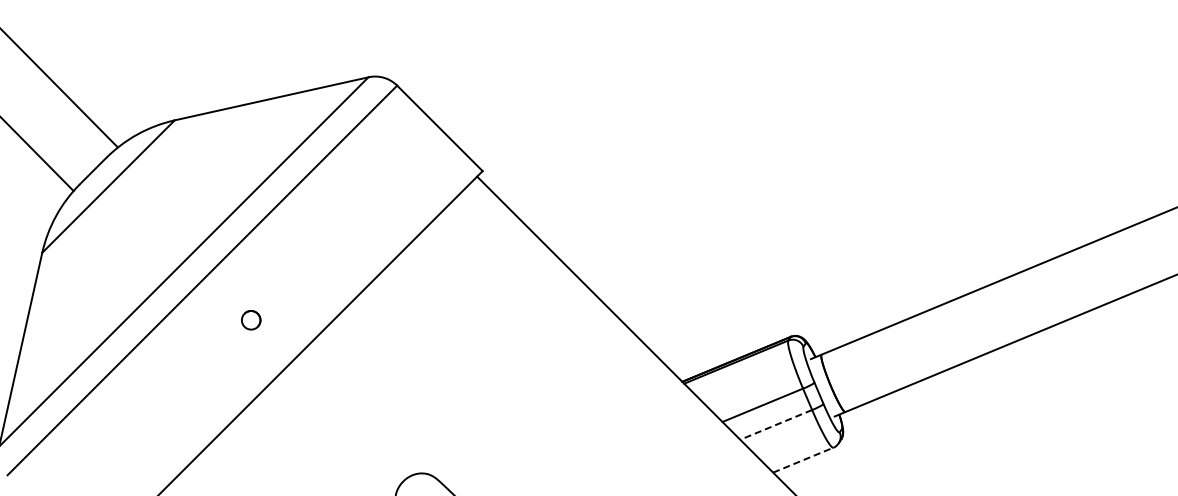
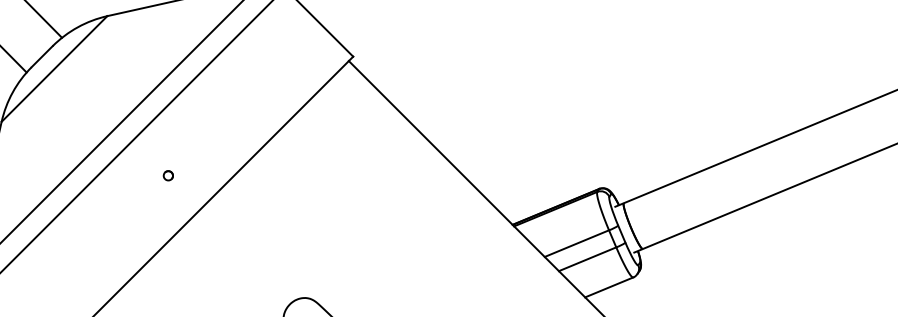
part: (250, 320) -> (167, 175), size x0.62
line: (776, 424) -> (587, 258), dashed -> solid
line: (803, 460) -> (609, 287), dashed -> solid

